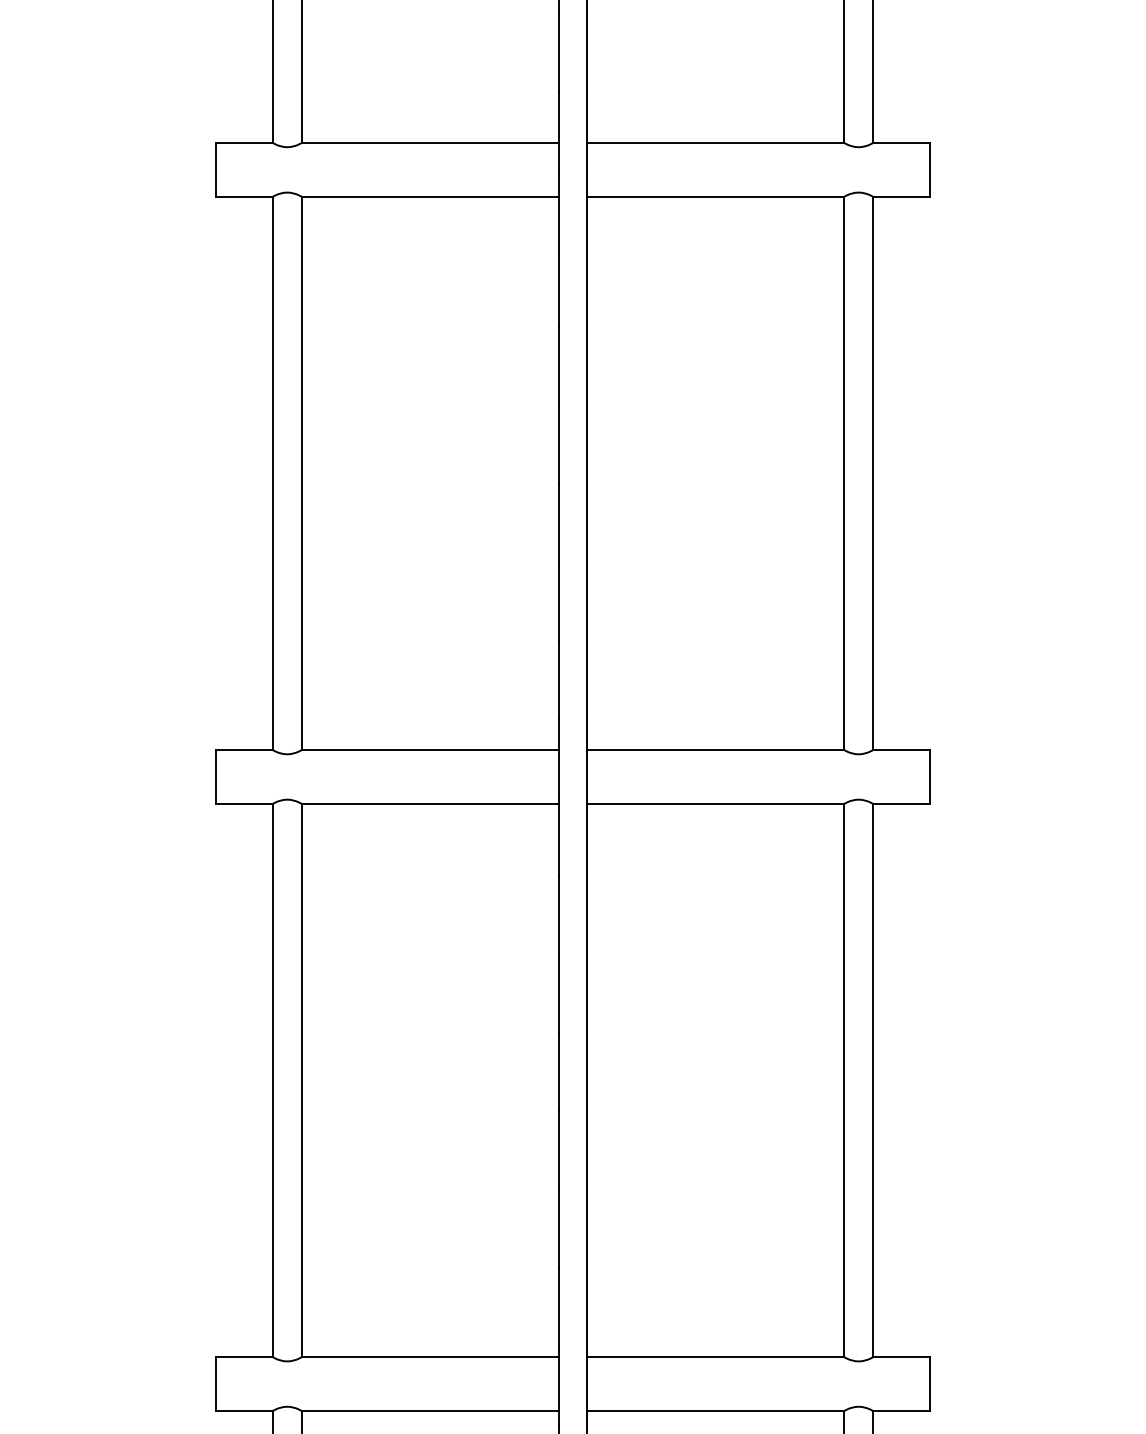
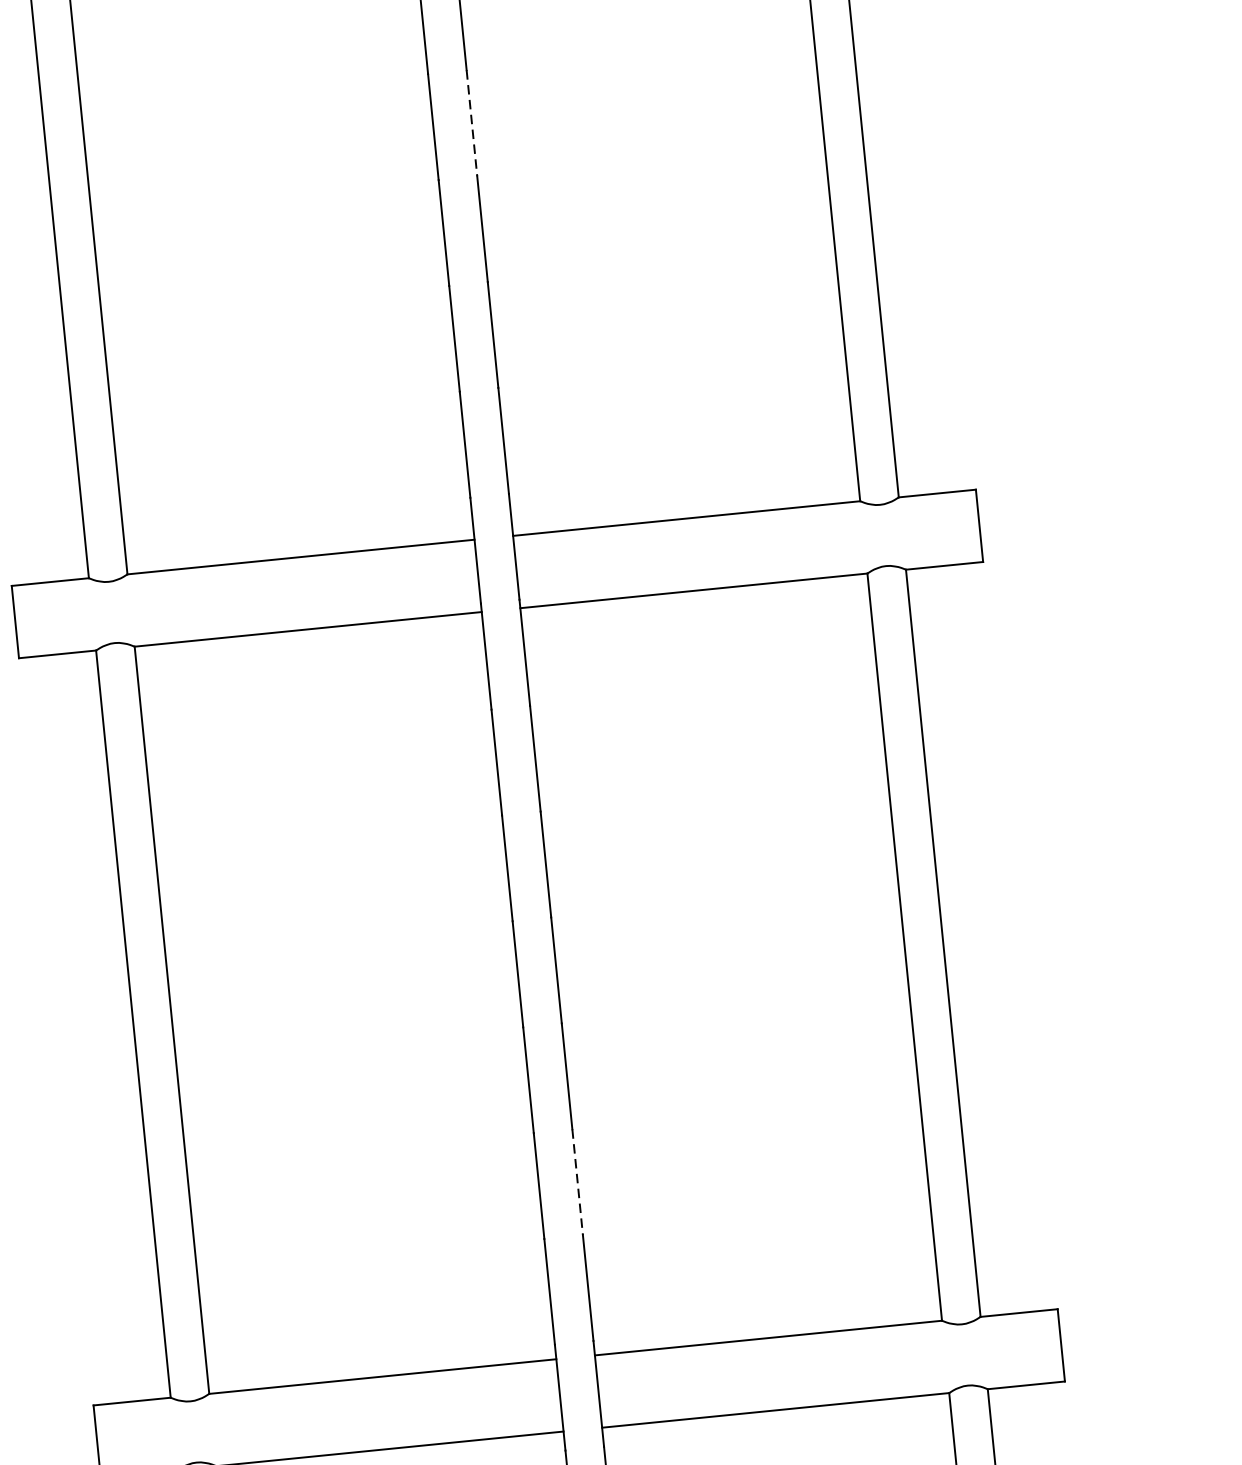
line: (587, 445) -> (472, 124), solid -> dashed
line: (587, 1229) -> (578, 1182), solid -> dashed

